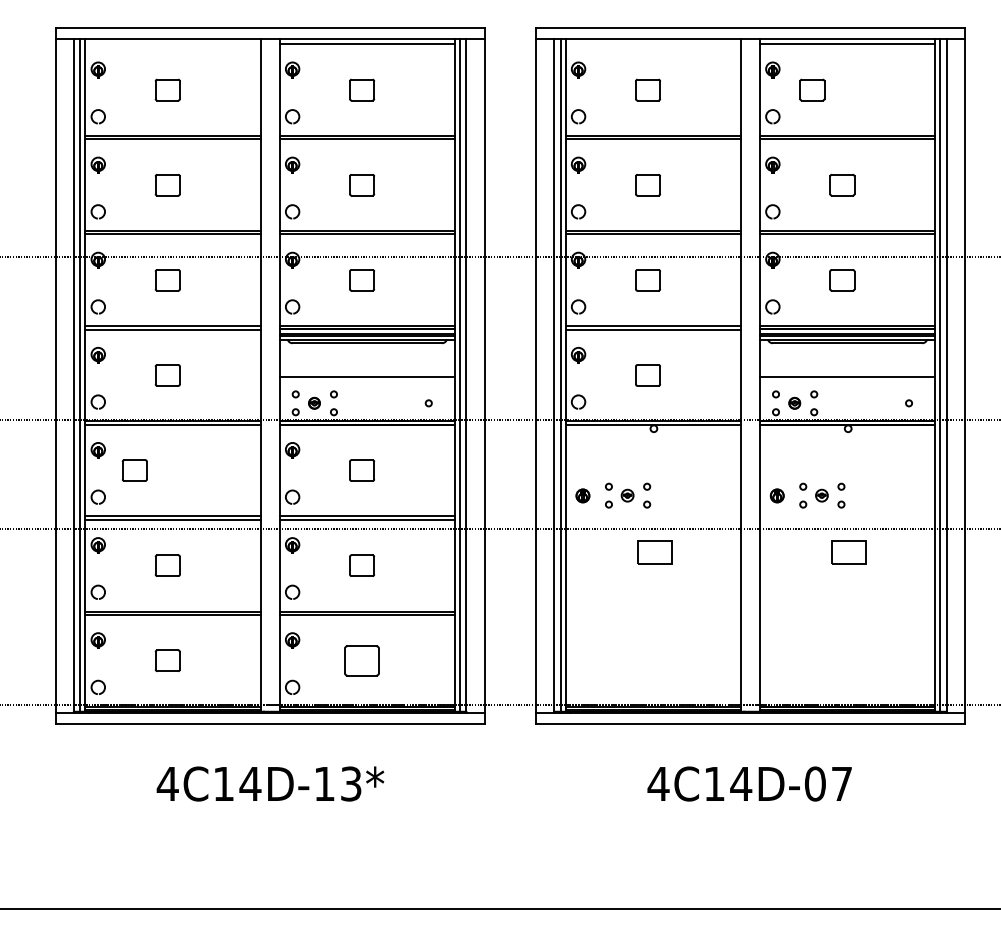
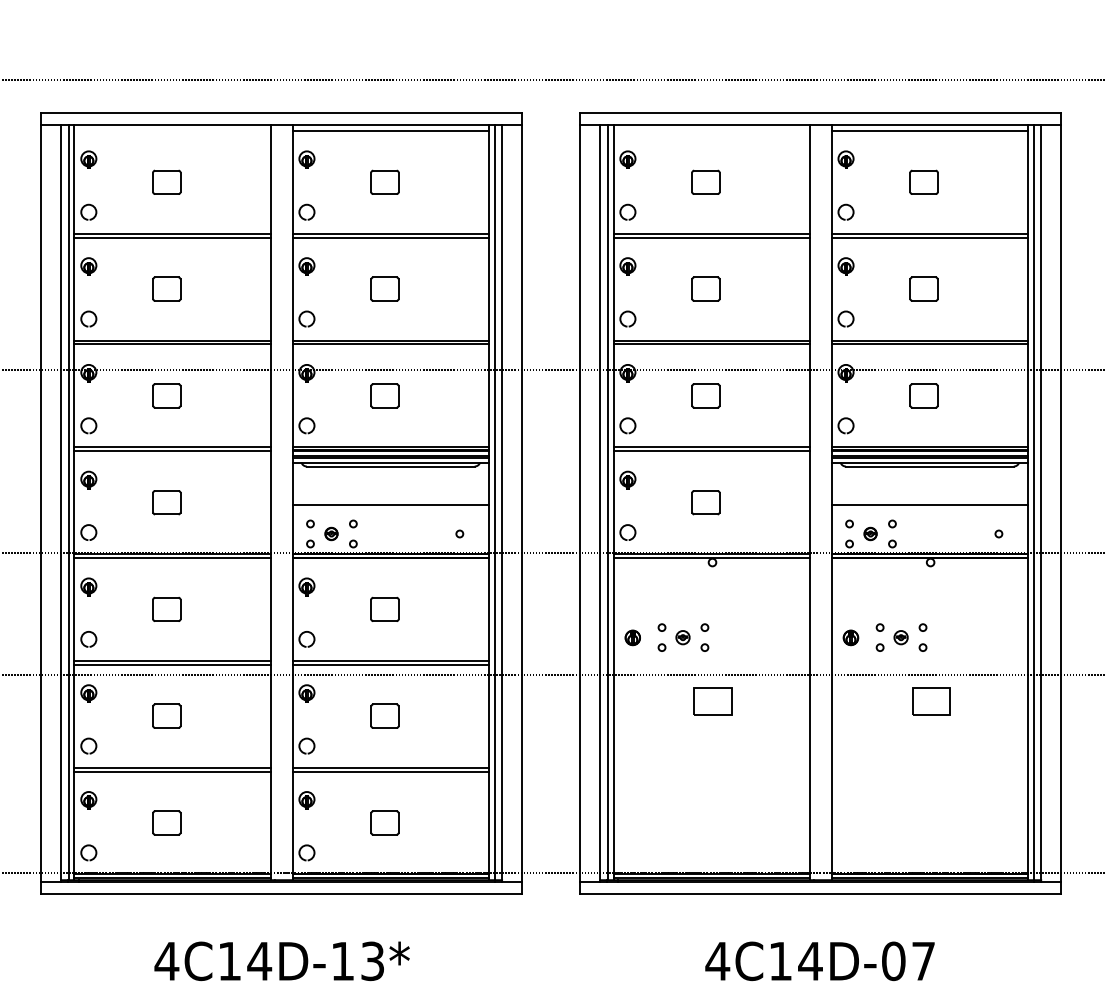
part: (812, 89) -> (924, 181), moved
part: (134, 470) -> (166, 609), moved
part: (362, 660) -> (385, 822), size x0.71

